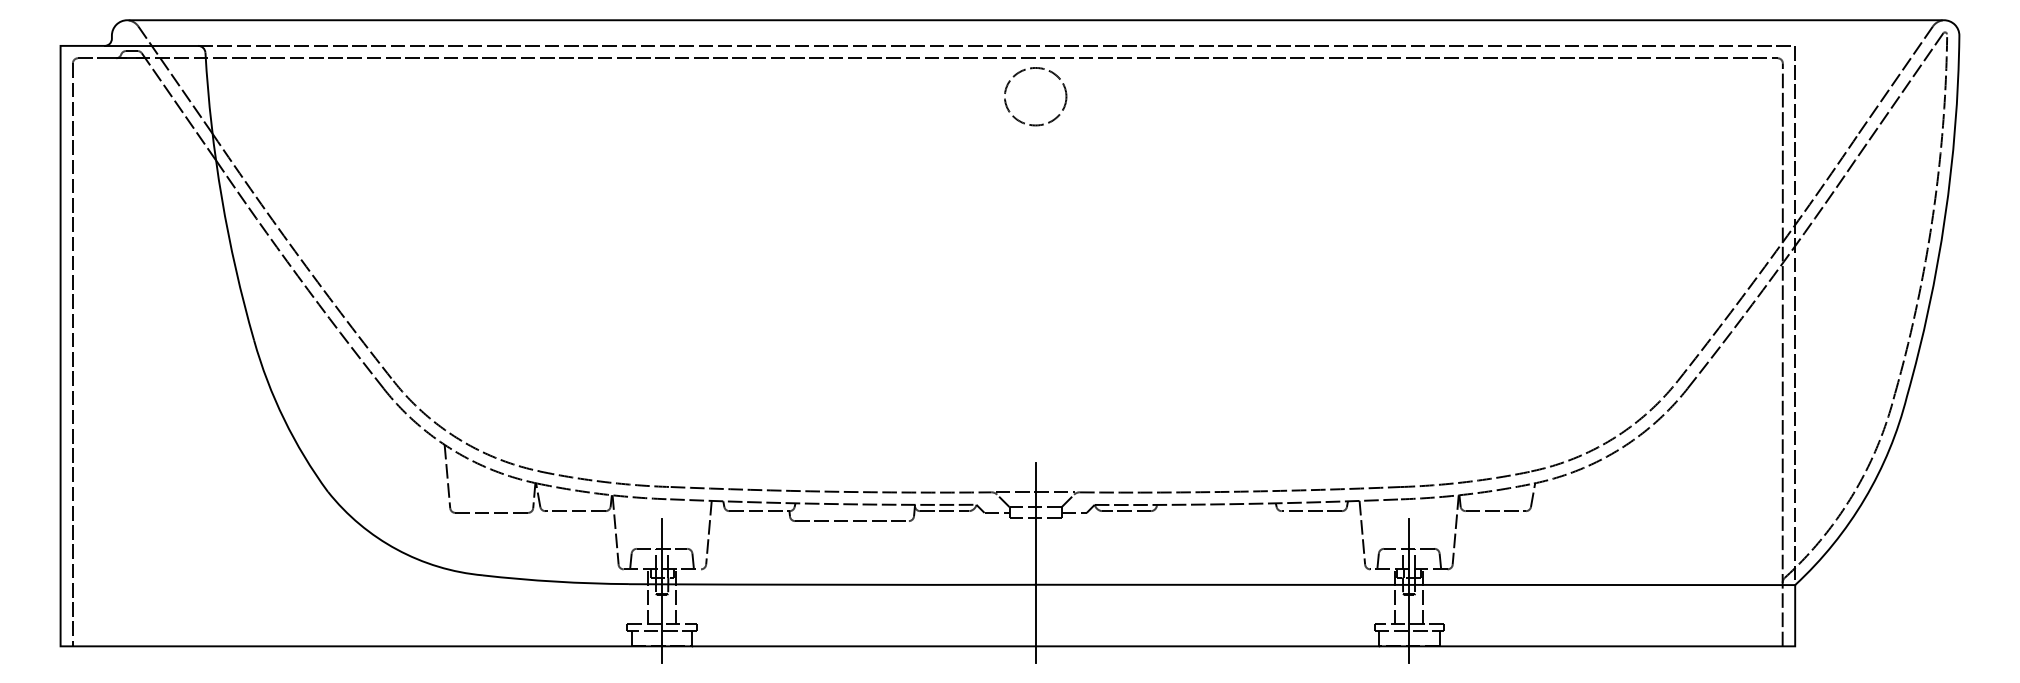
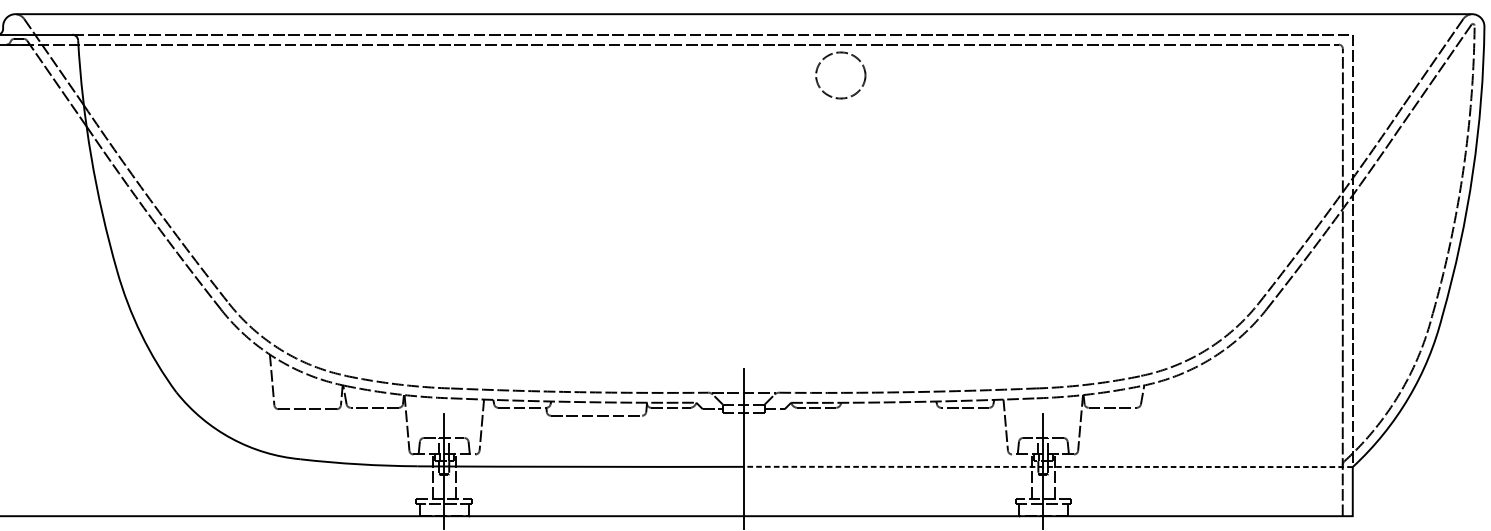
part: (1031, 69) -> (837, 53), moved
line: (1415, 584) -> (1048, 466), solid -> dashed

